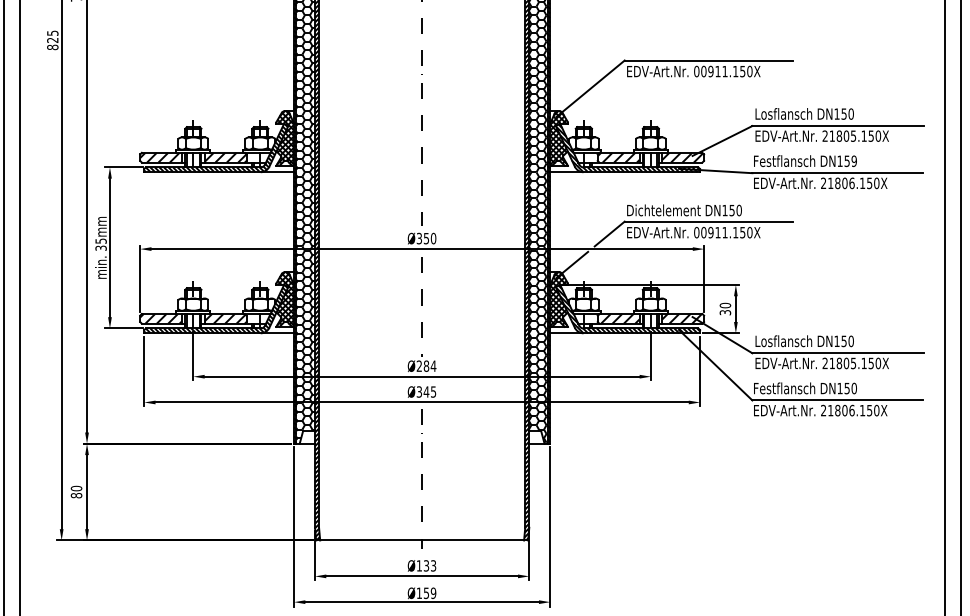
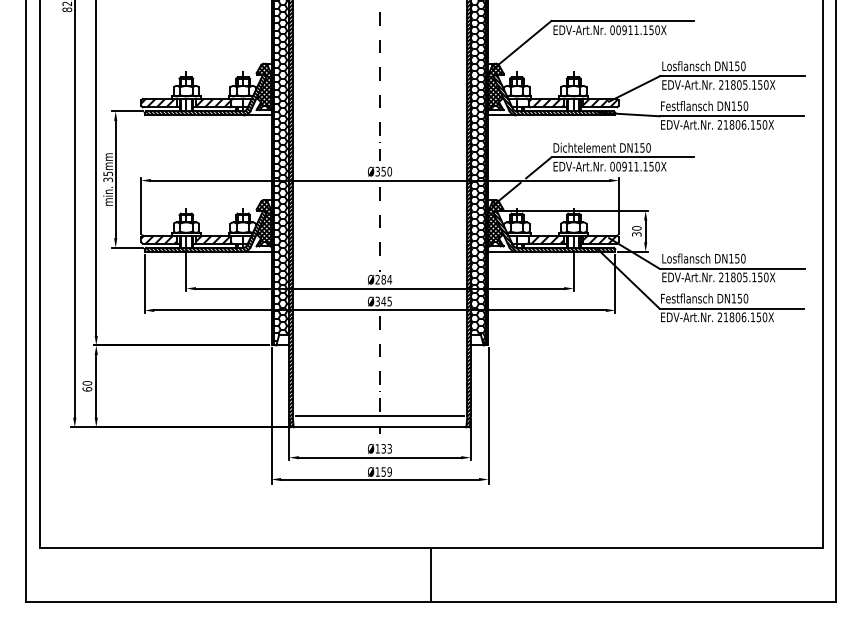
text: (853, 160) -> (745, 105), DN159 -> DN150
text: (75, 495) -> (86, 389), 80 -> 60
line: (421, 527) -> (379, 416), added

